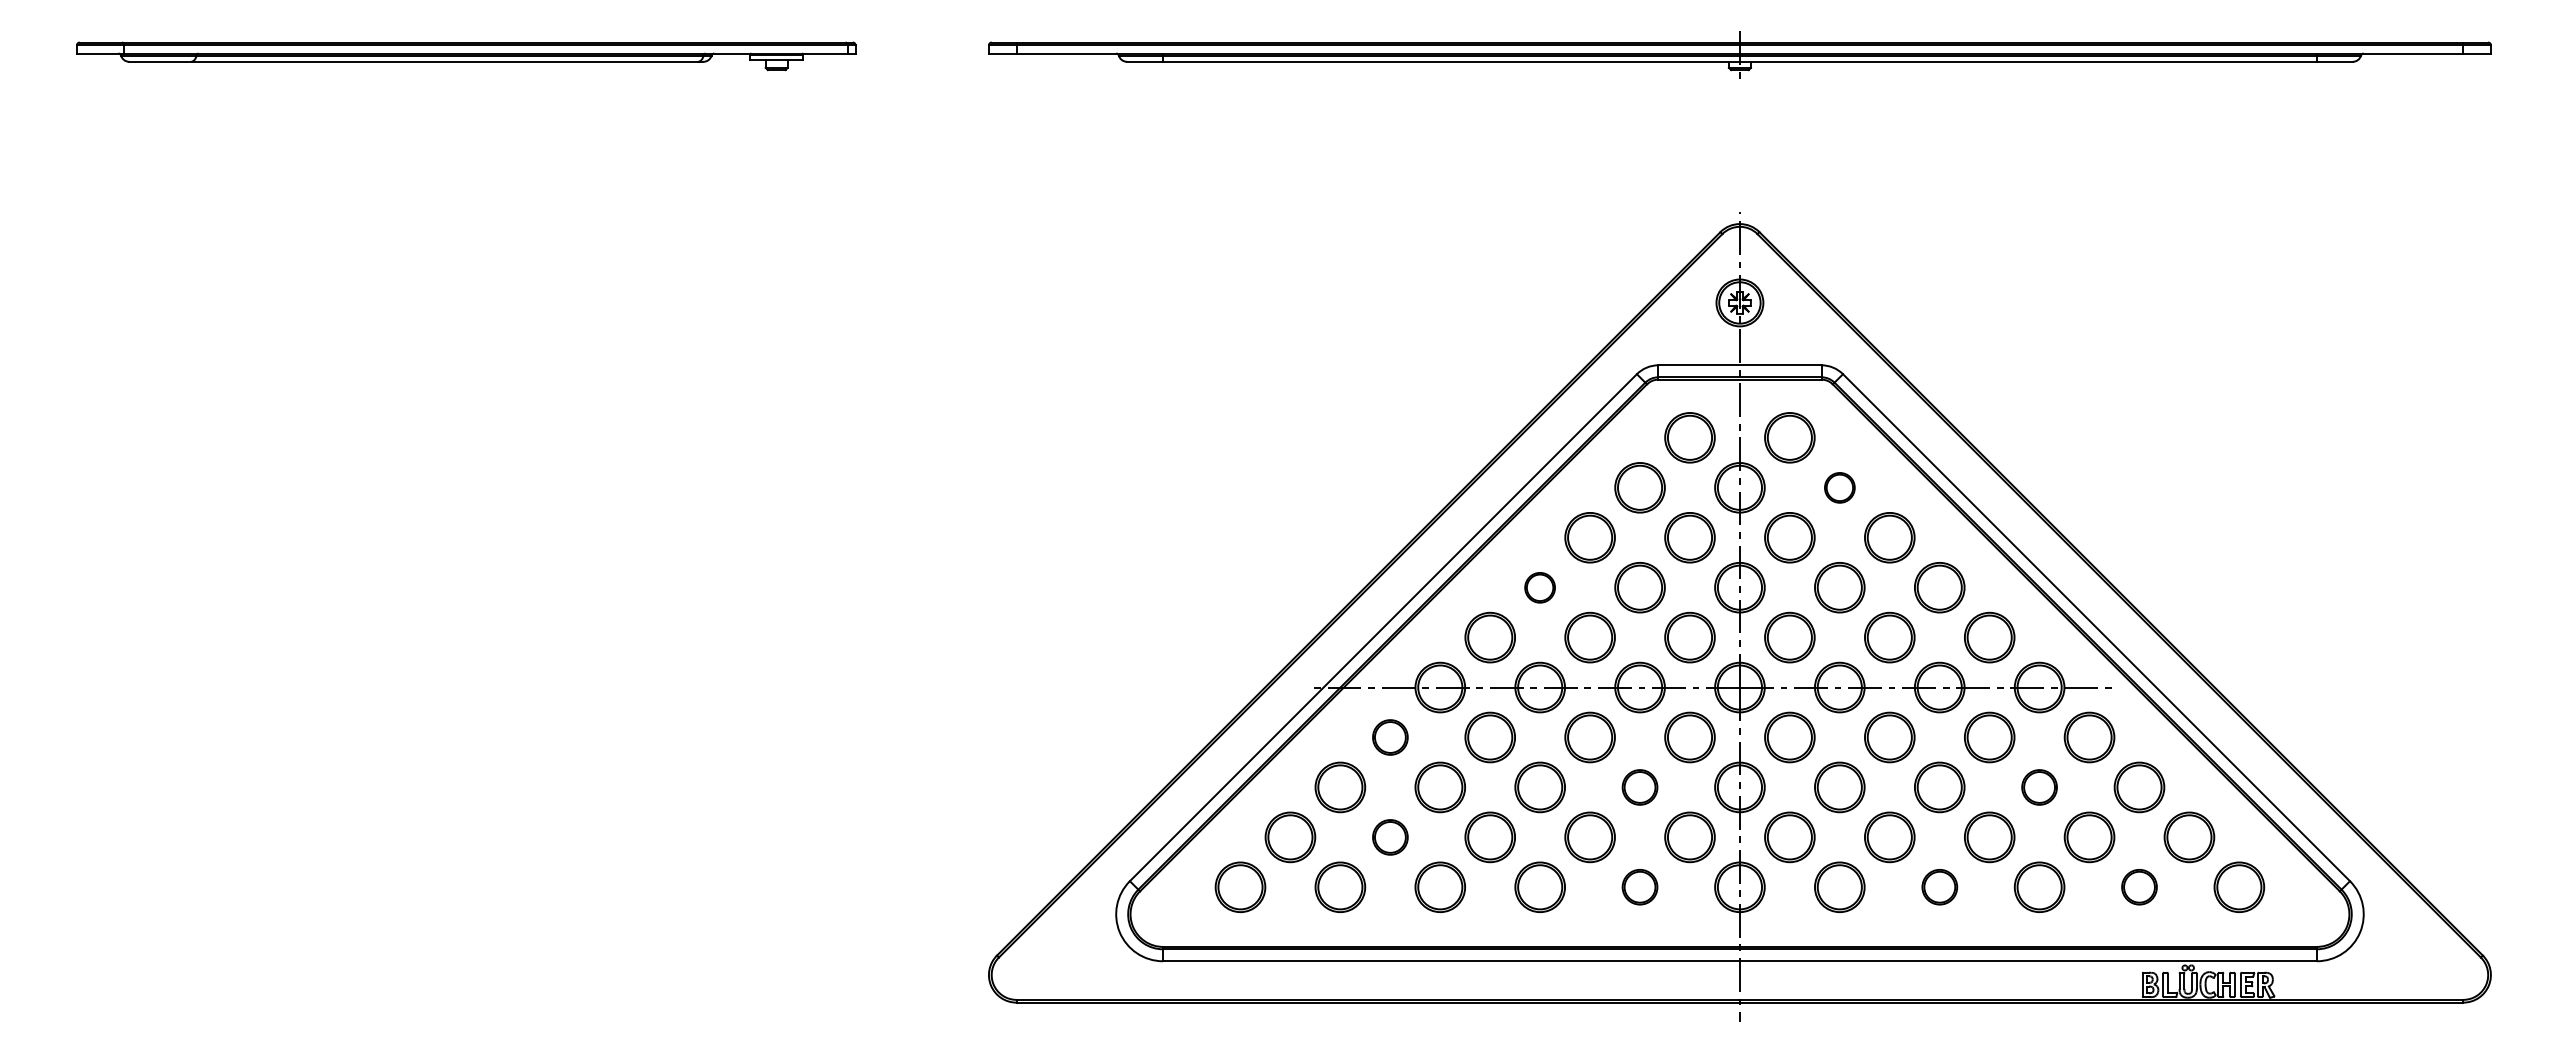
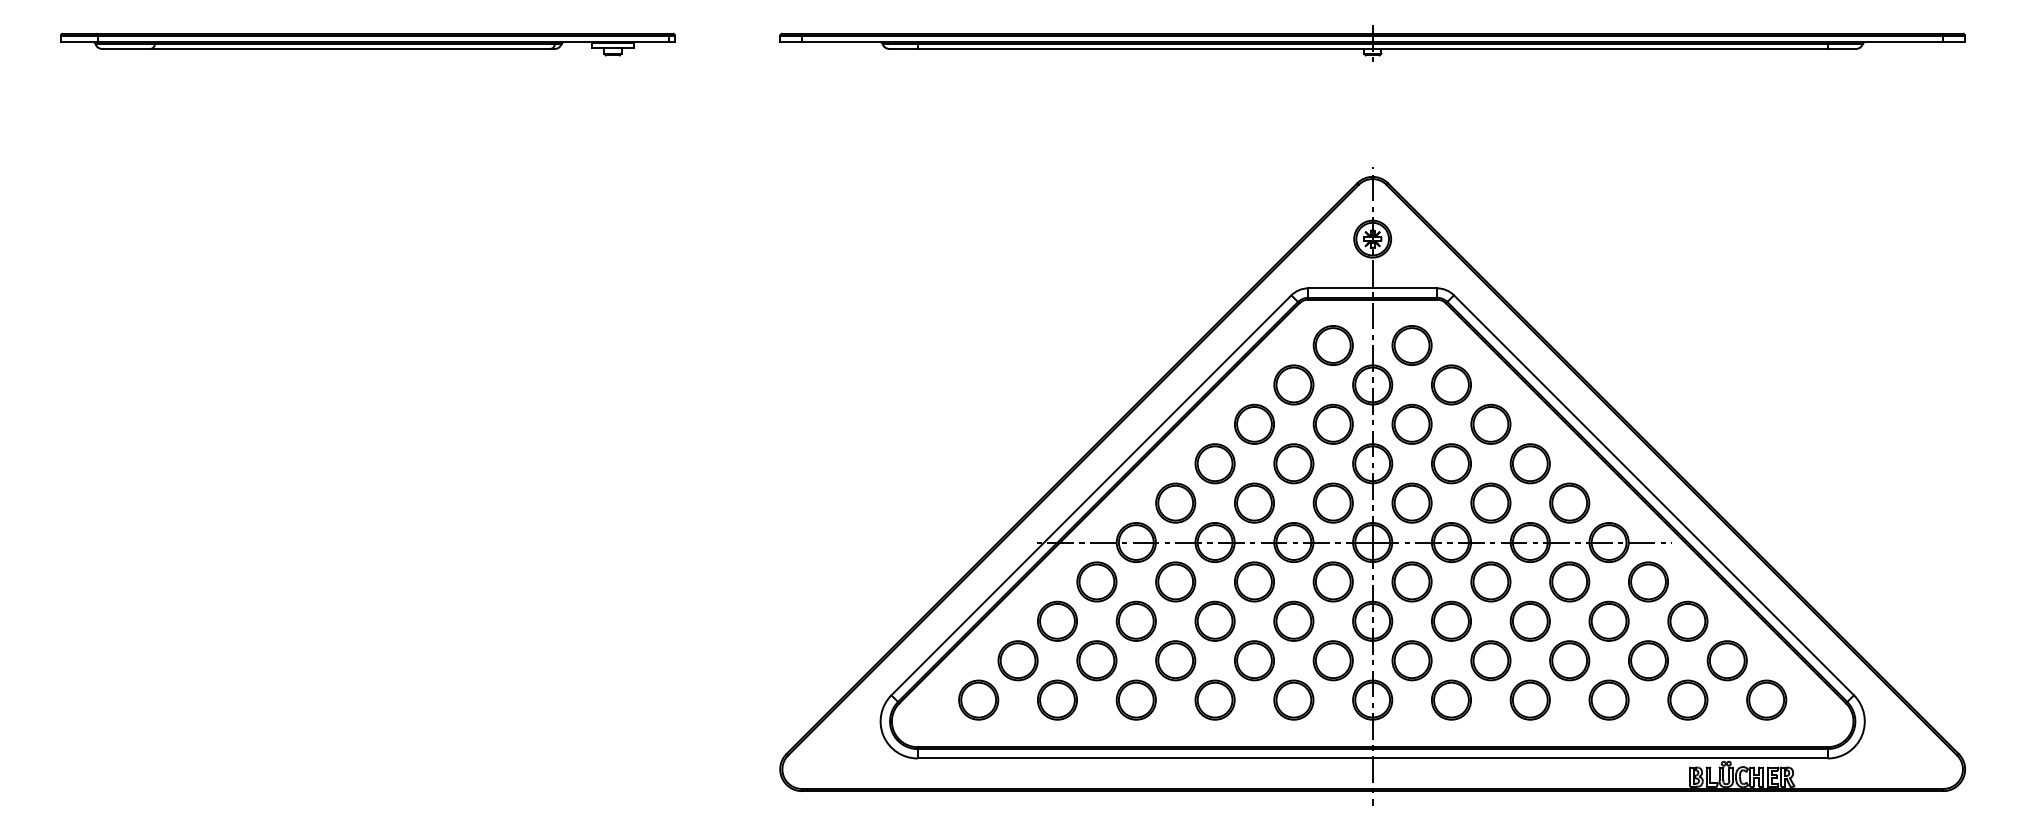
part: (1839, 487) -> (1451, 384), size x1.67
part: (1539, 587) -> (1214, 463), size x1.67
part: (1390, 737) -> (1097, 581), size x1.43
part: (1639, 787) -> (1293, 621), size x1.43
part: (2039, 787) -> (1609, 621), size x1.43
part: (1390, 837) -> (1097, 660), size x1.43
part: (1639, 886) -> (1293, 699), size x1.43
part: (1939, 886) -> (1530, 699), size x1.43
part: (2139, 886) -> (1687, 699), size x1.43

